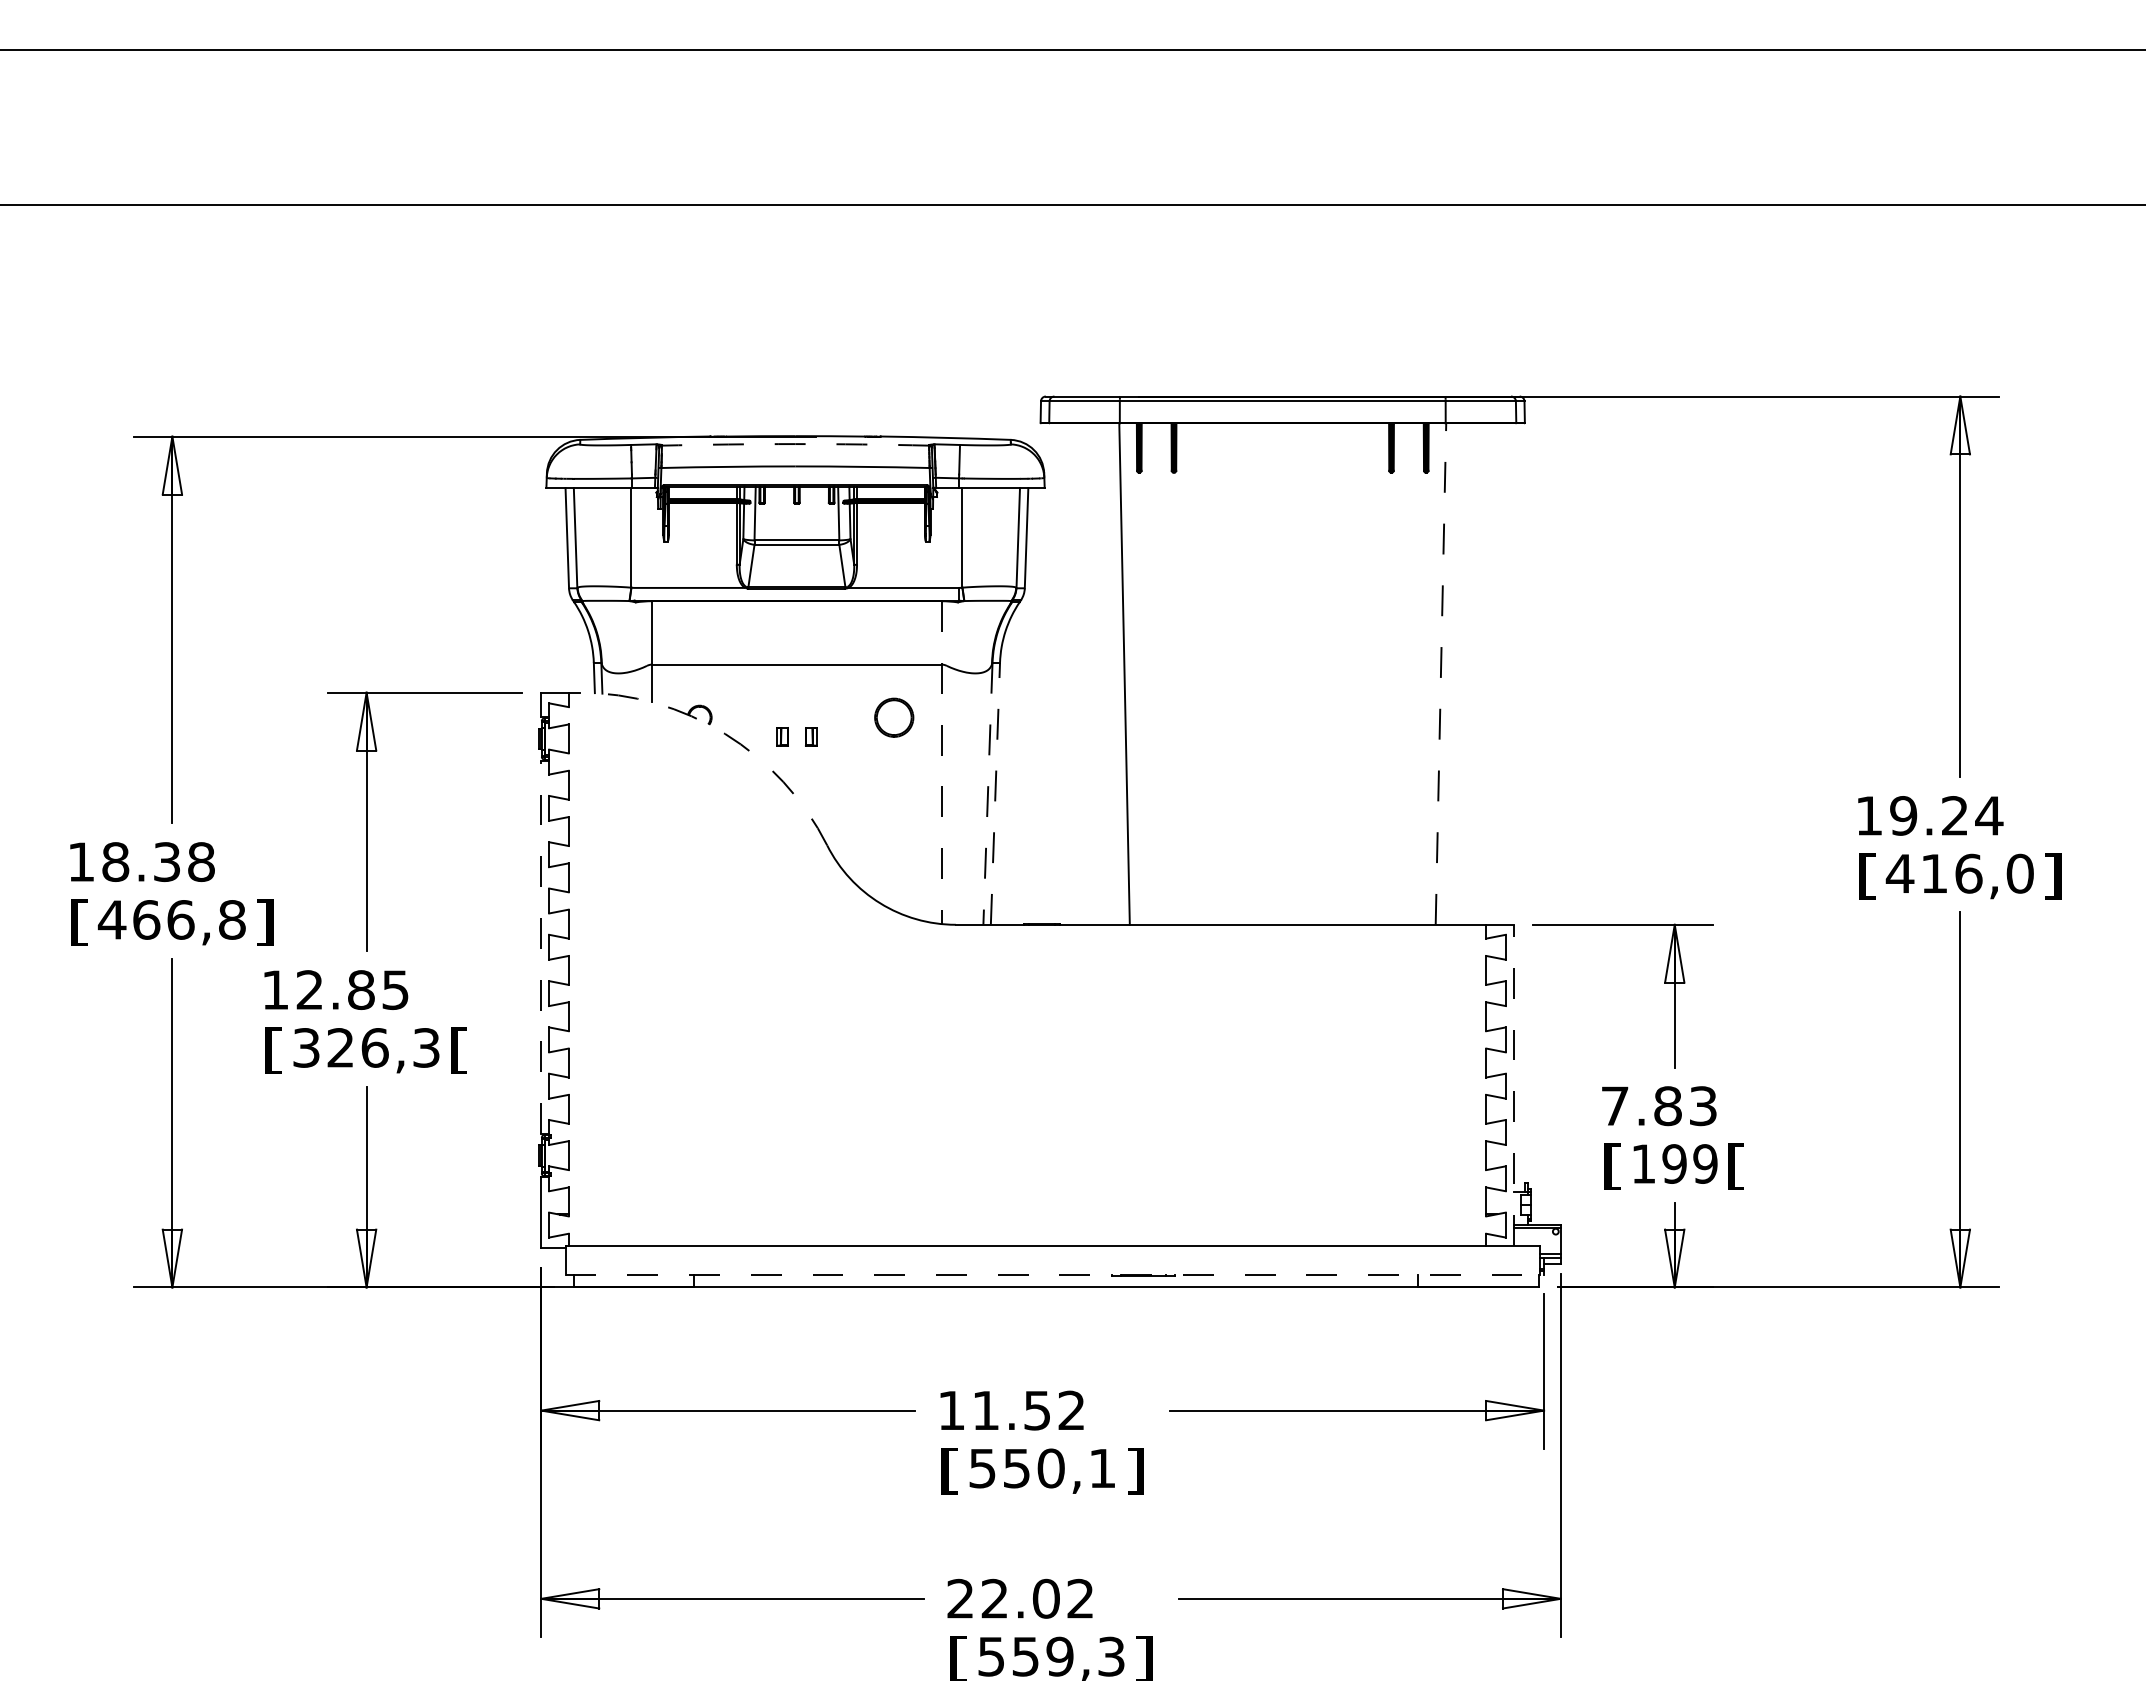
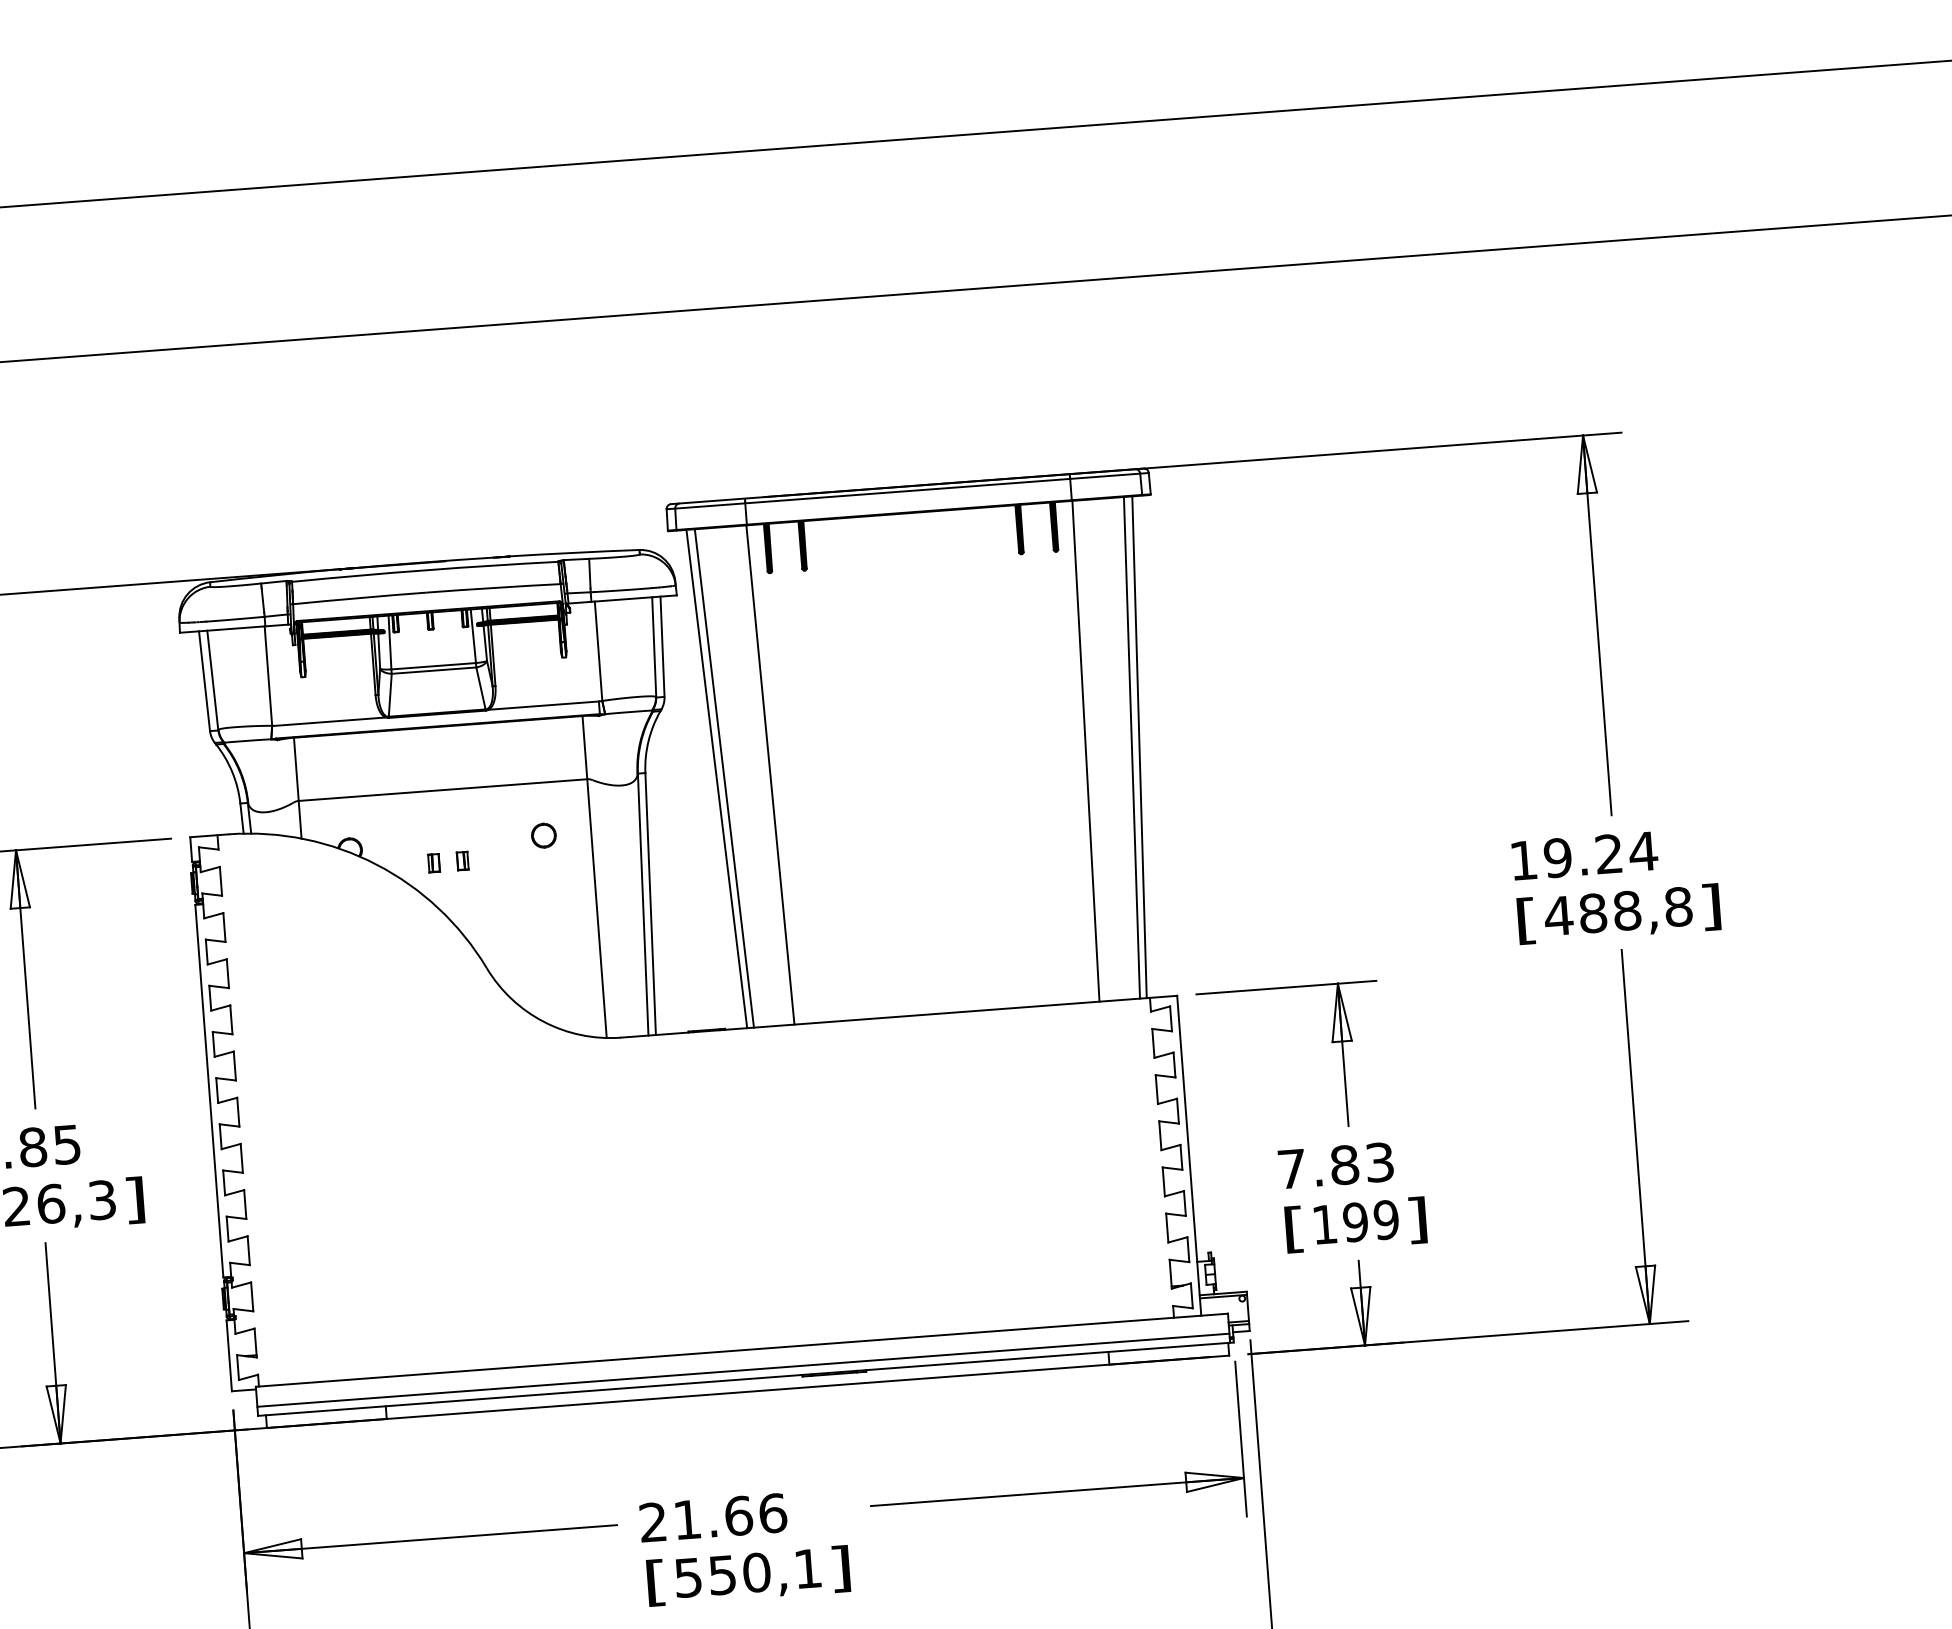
arc: (795, 444) -> (425, 570), dashed -> solid
line: (1070, 673) -> (716, 778), added
line: (1078, 673) -> (724, 777), added
line: (1486, 673) -> (1131, 747), added
line: (1494, 673) -> (1139, 746), added
line: (1440, 674) -> (1085, 751), dashed -> solid
part: (893, 717) -> (543, 835), size x0.62
arc: (725, 733) -> (376, 864), dashed -> solid
line: (941, 763) -> (594, 877), dashed -> solid
line: (995, 793) -> (650, 903), dashed -> solid
line: (987, 794) -> (642, 905), dashed -> solid
text: (1977, 873) -> (1635, 909), 416,0 -> 488,8
line: (541, 947) -> (209, 1091), dashed -> solid
text: (459, 1050) -> (135, 1200), [ -> ]
line: (1513, 1084) -> (1189, 1155), dashed -> solid
text: (1736, 1166) -> (1417, 1220), [ -> ]
line: (1052, 1265) -> (742, 1370), added
line: (1055, 1274) -> (746, 1378), dashed -> solid
text: (1011, 1410) -> (712, 1517), 11.52 -> 21.66

